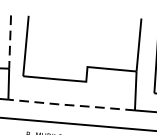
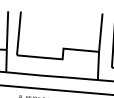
line: (10, 43) -> (7, 31), dashed -> solid
line: (70, 105) -> (51, 76), dashed -> solid

